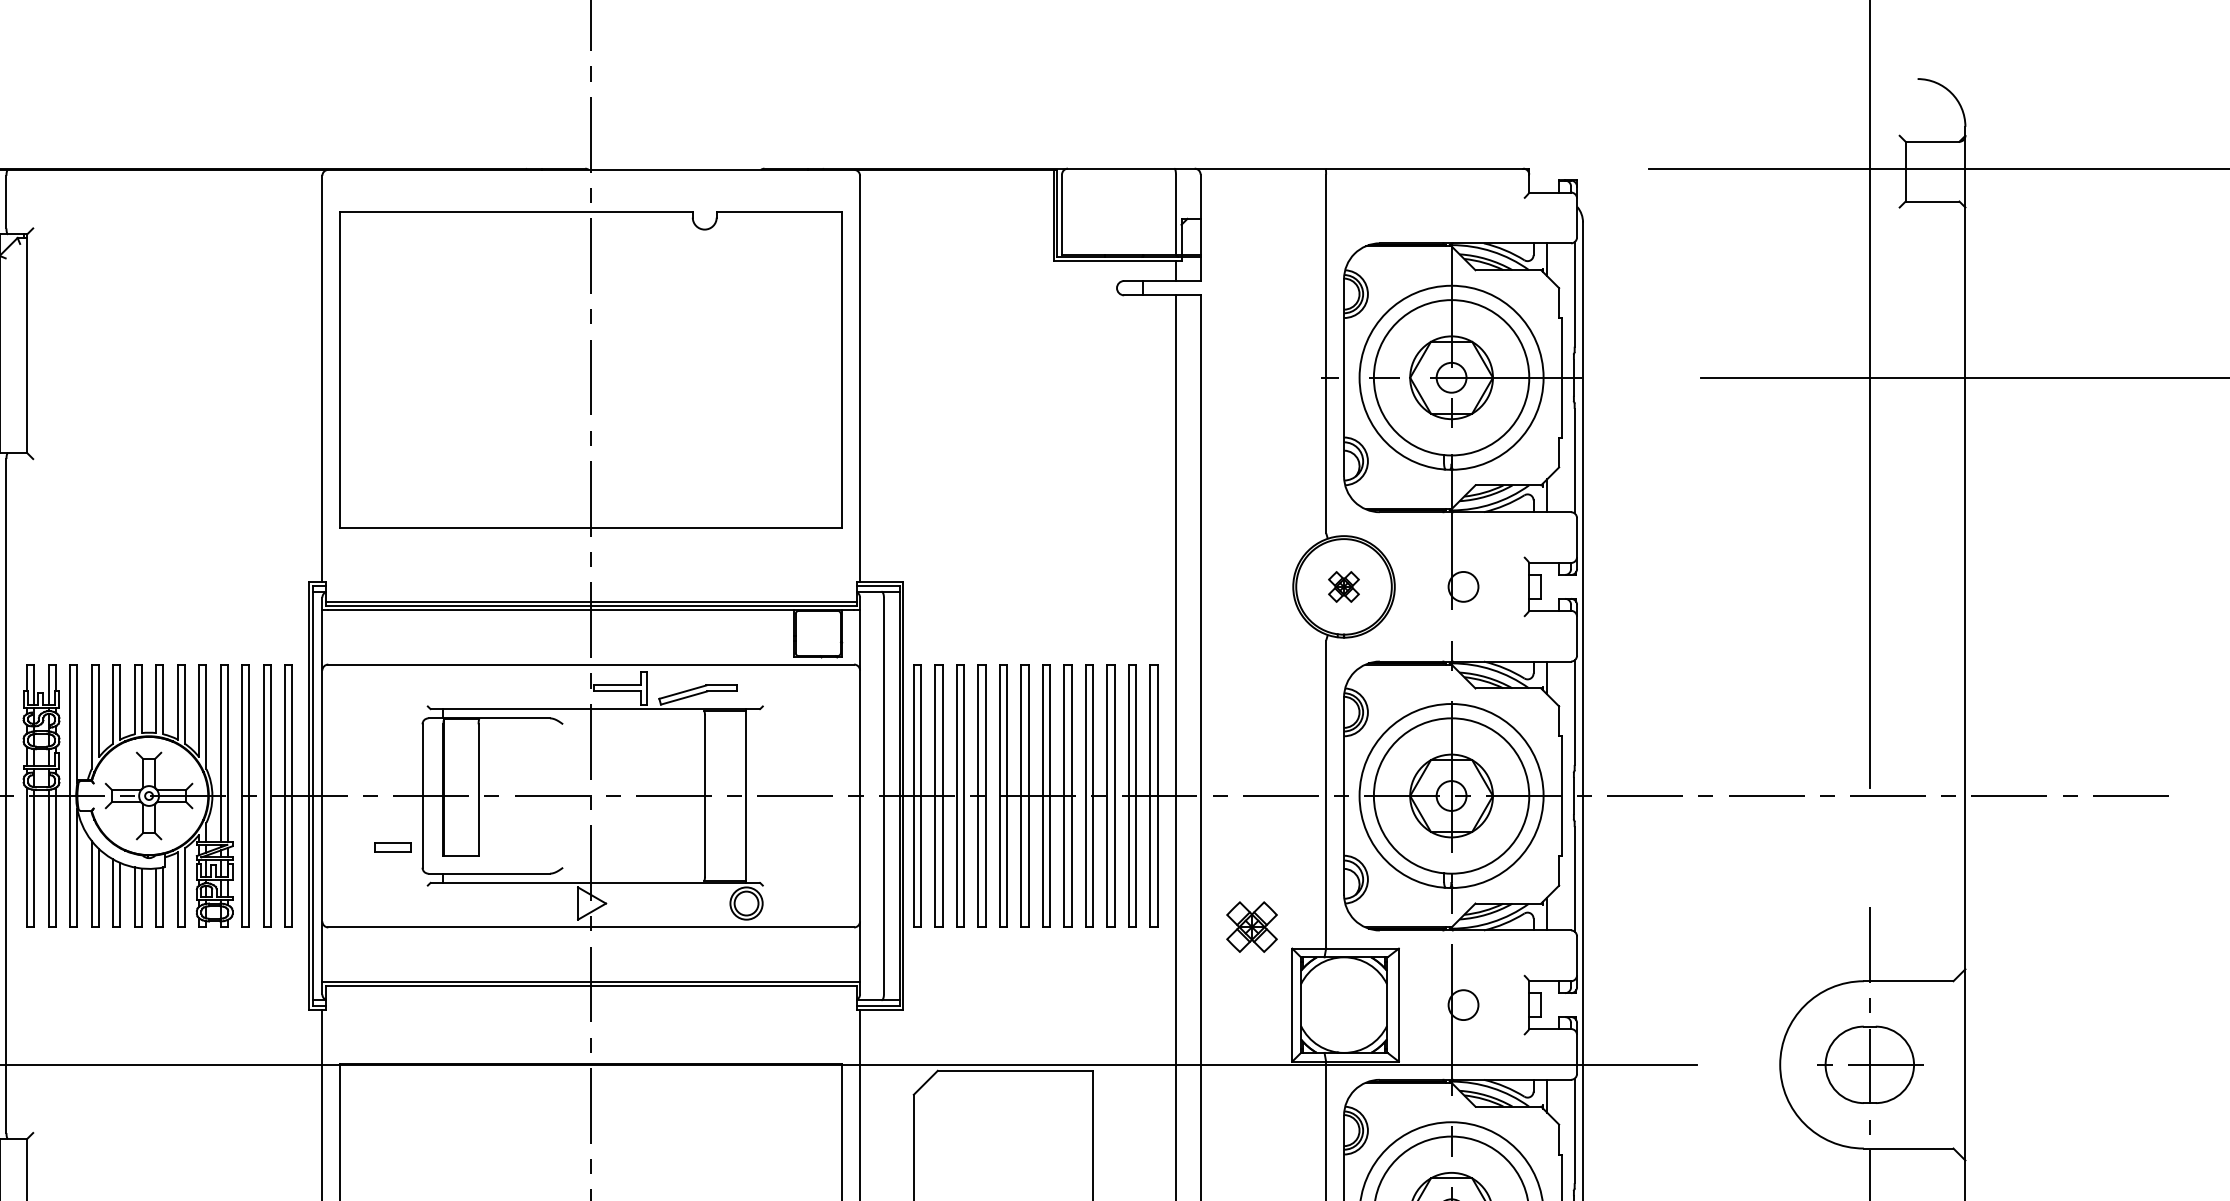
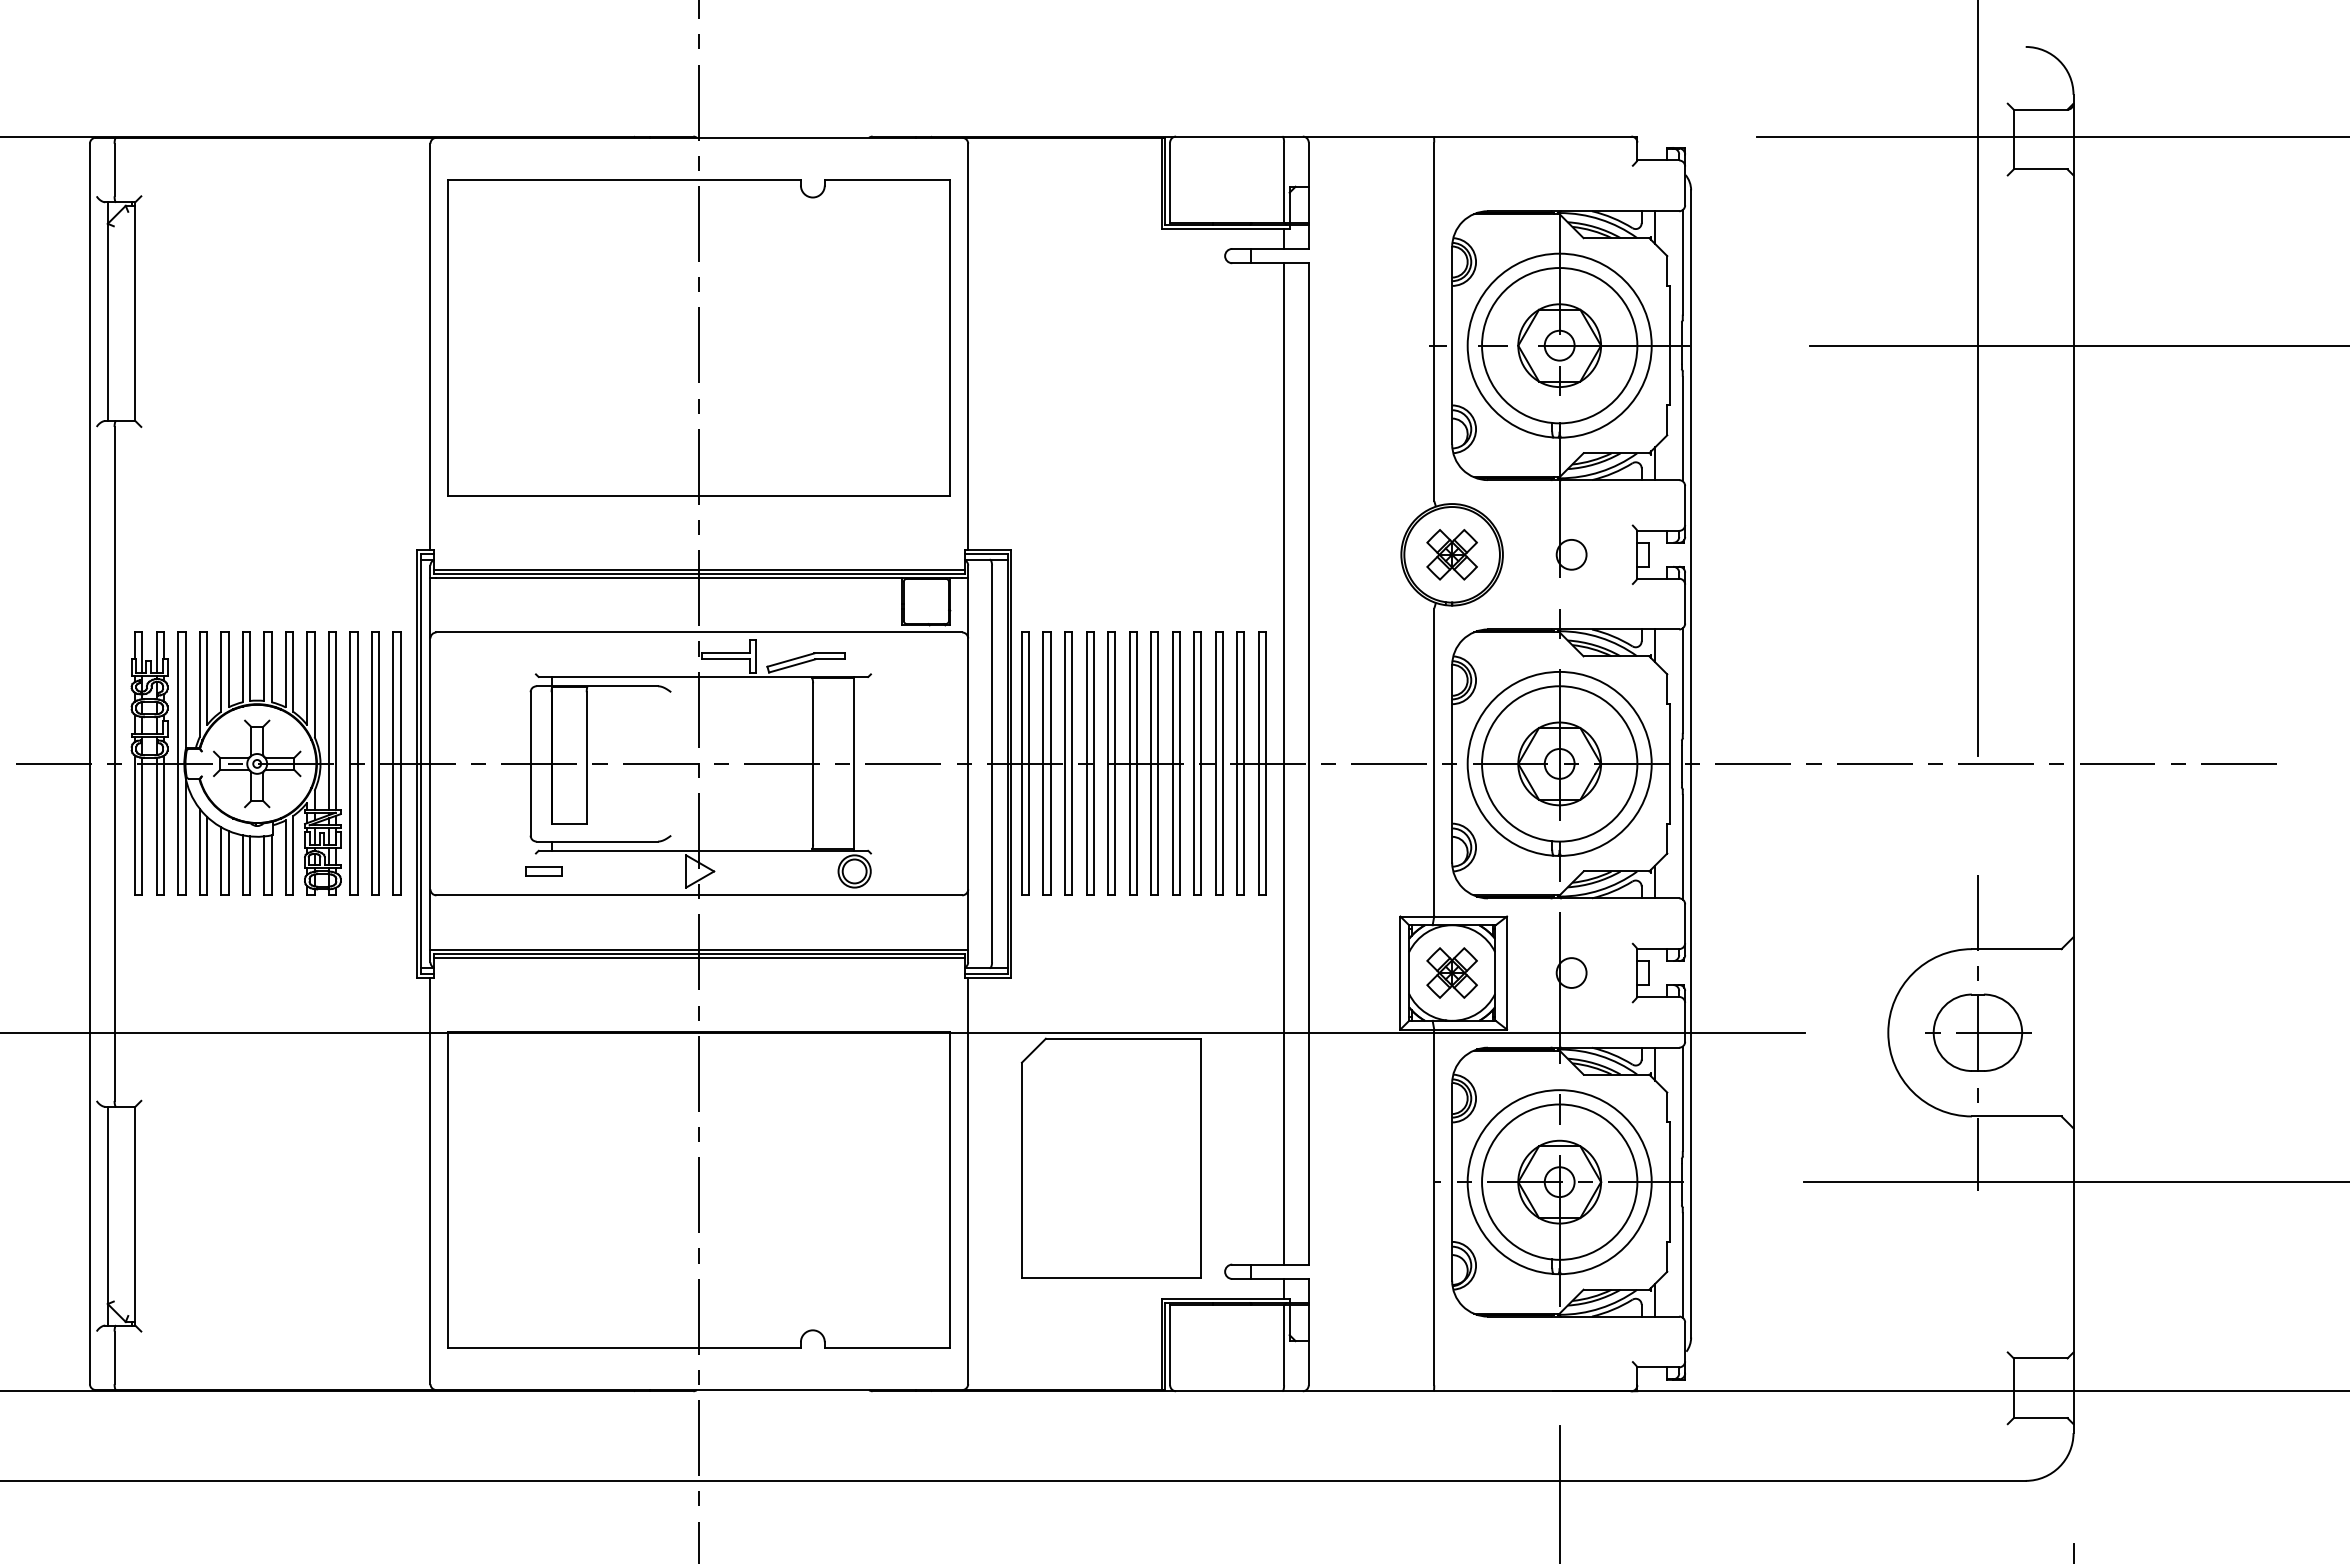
part: (1343, 586) -> (1451, 554), size x1.67
part: (392, 847) -> (543, 871), moved
part: (1251, 926) -> (1451, 972), moved
line: (591, 989) -> (699, 957), added

